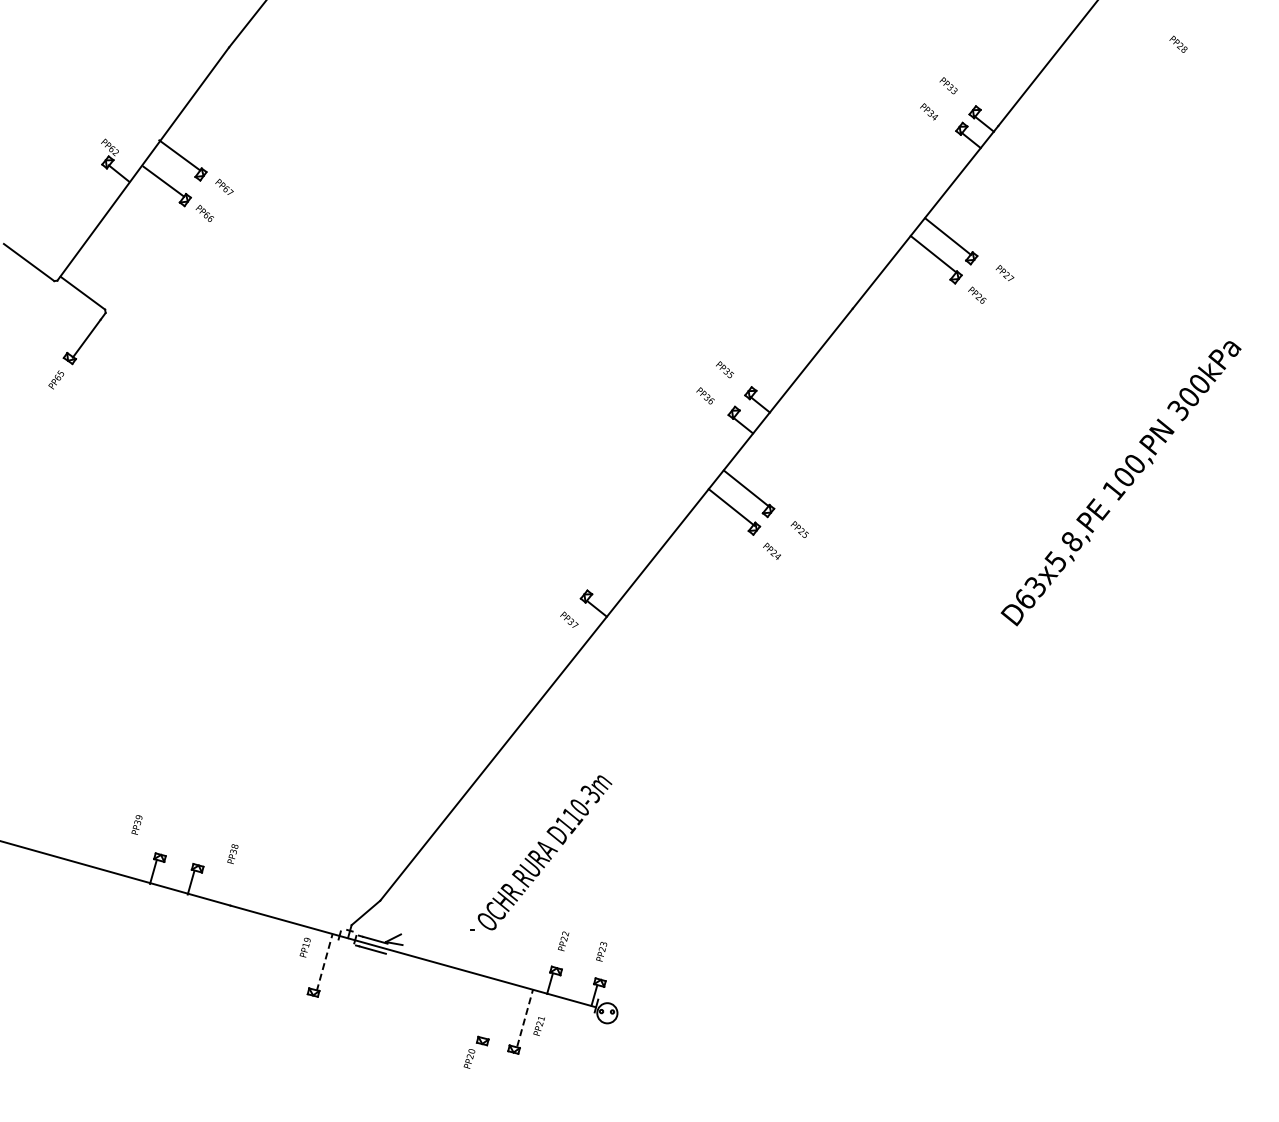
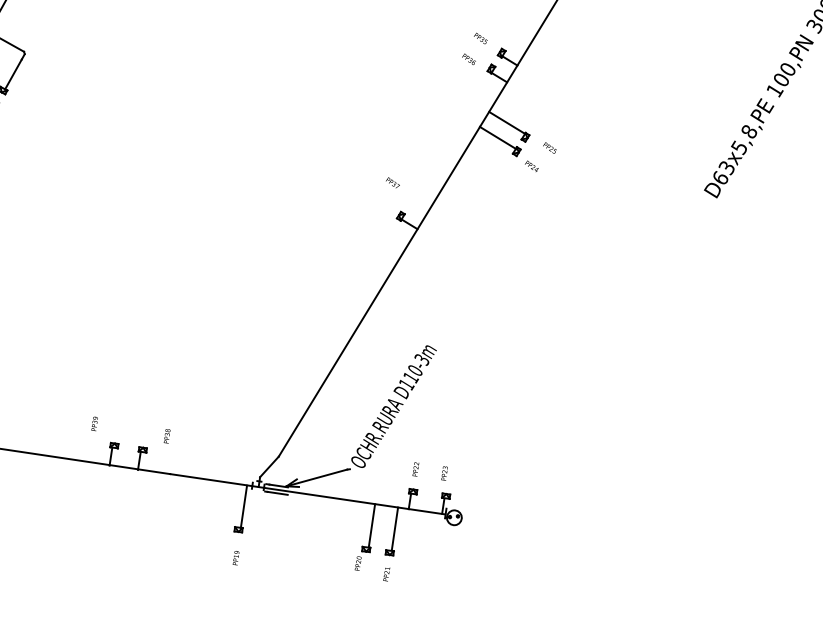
text: (569, 619) -> (392, 182), moved
line: (427, 935) -> (316, 477), added
text: (304, 947) -> (235, 558), moved
line: (324, 962) -> (243, 506), dashed -> solid
line: (494, 1009) -> (371, 525), added
line: (525, 1017) -> (395, 528), dashed -> solid
text: (538, 1026) -> (386, 574), moved

